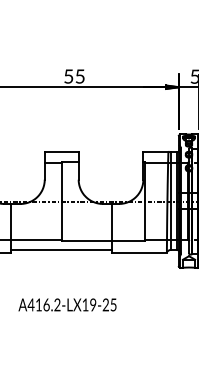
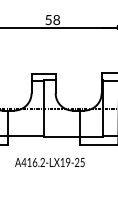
text: (79, 76) -> (56, 19), 55 -> 58
line: (61, 250) -> (43, 143), removed
text: (67, 304) -> (49, 162), moved

